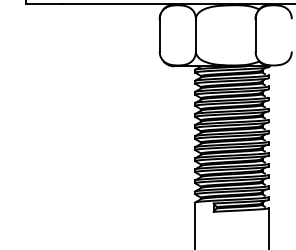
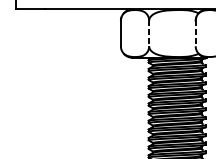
line: (195, 35) -> (148, 33), solid -> dashed
line: (255, 35) -> (195, 33), solid -> dashed

